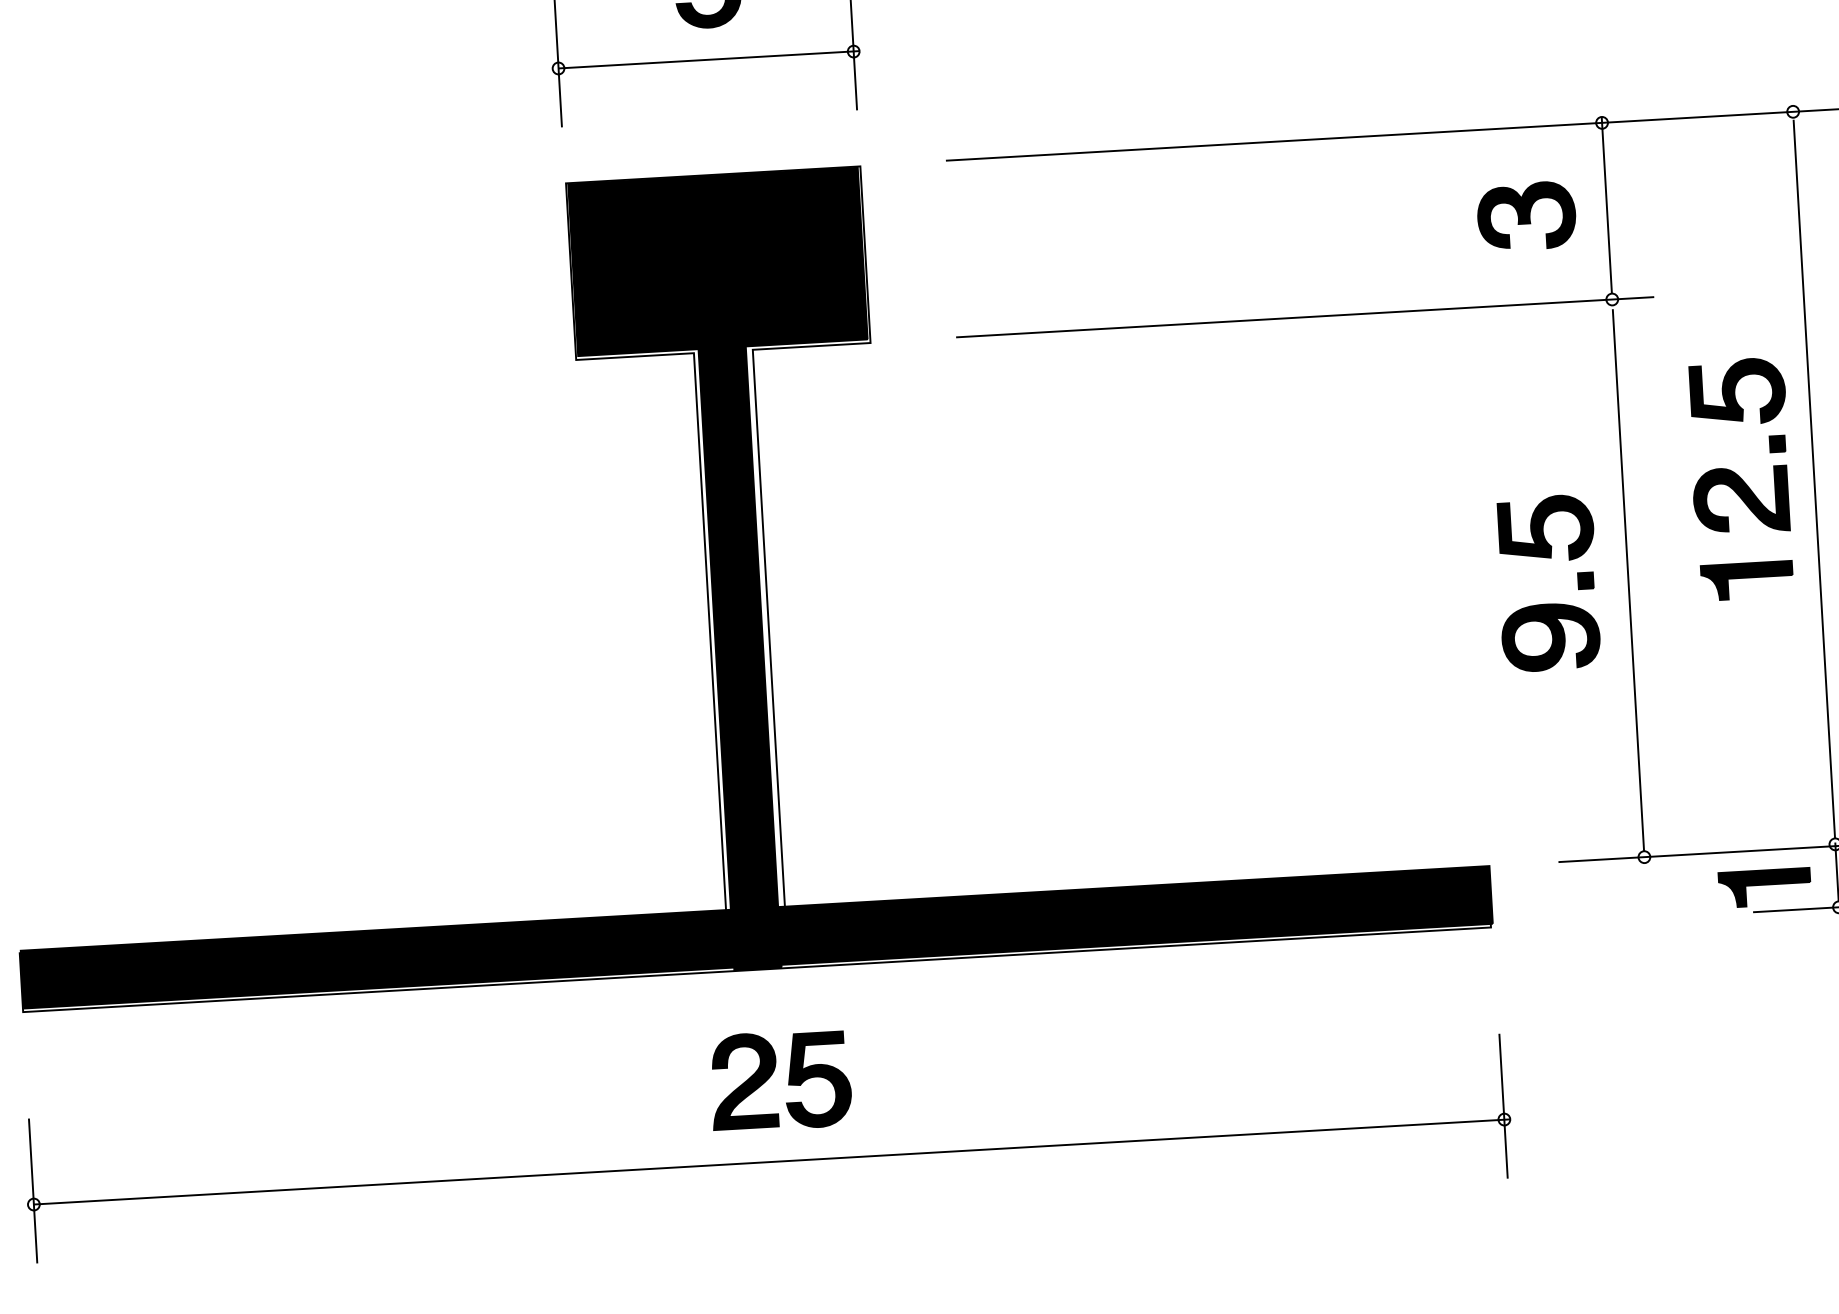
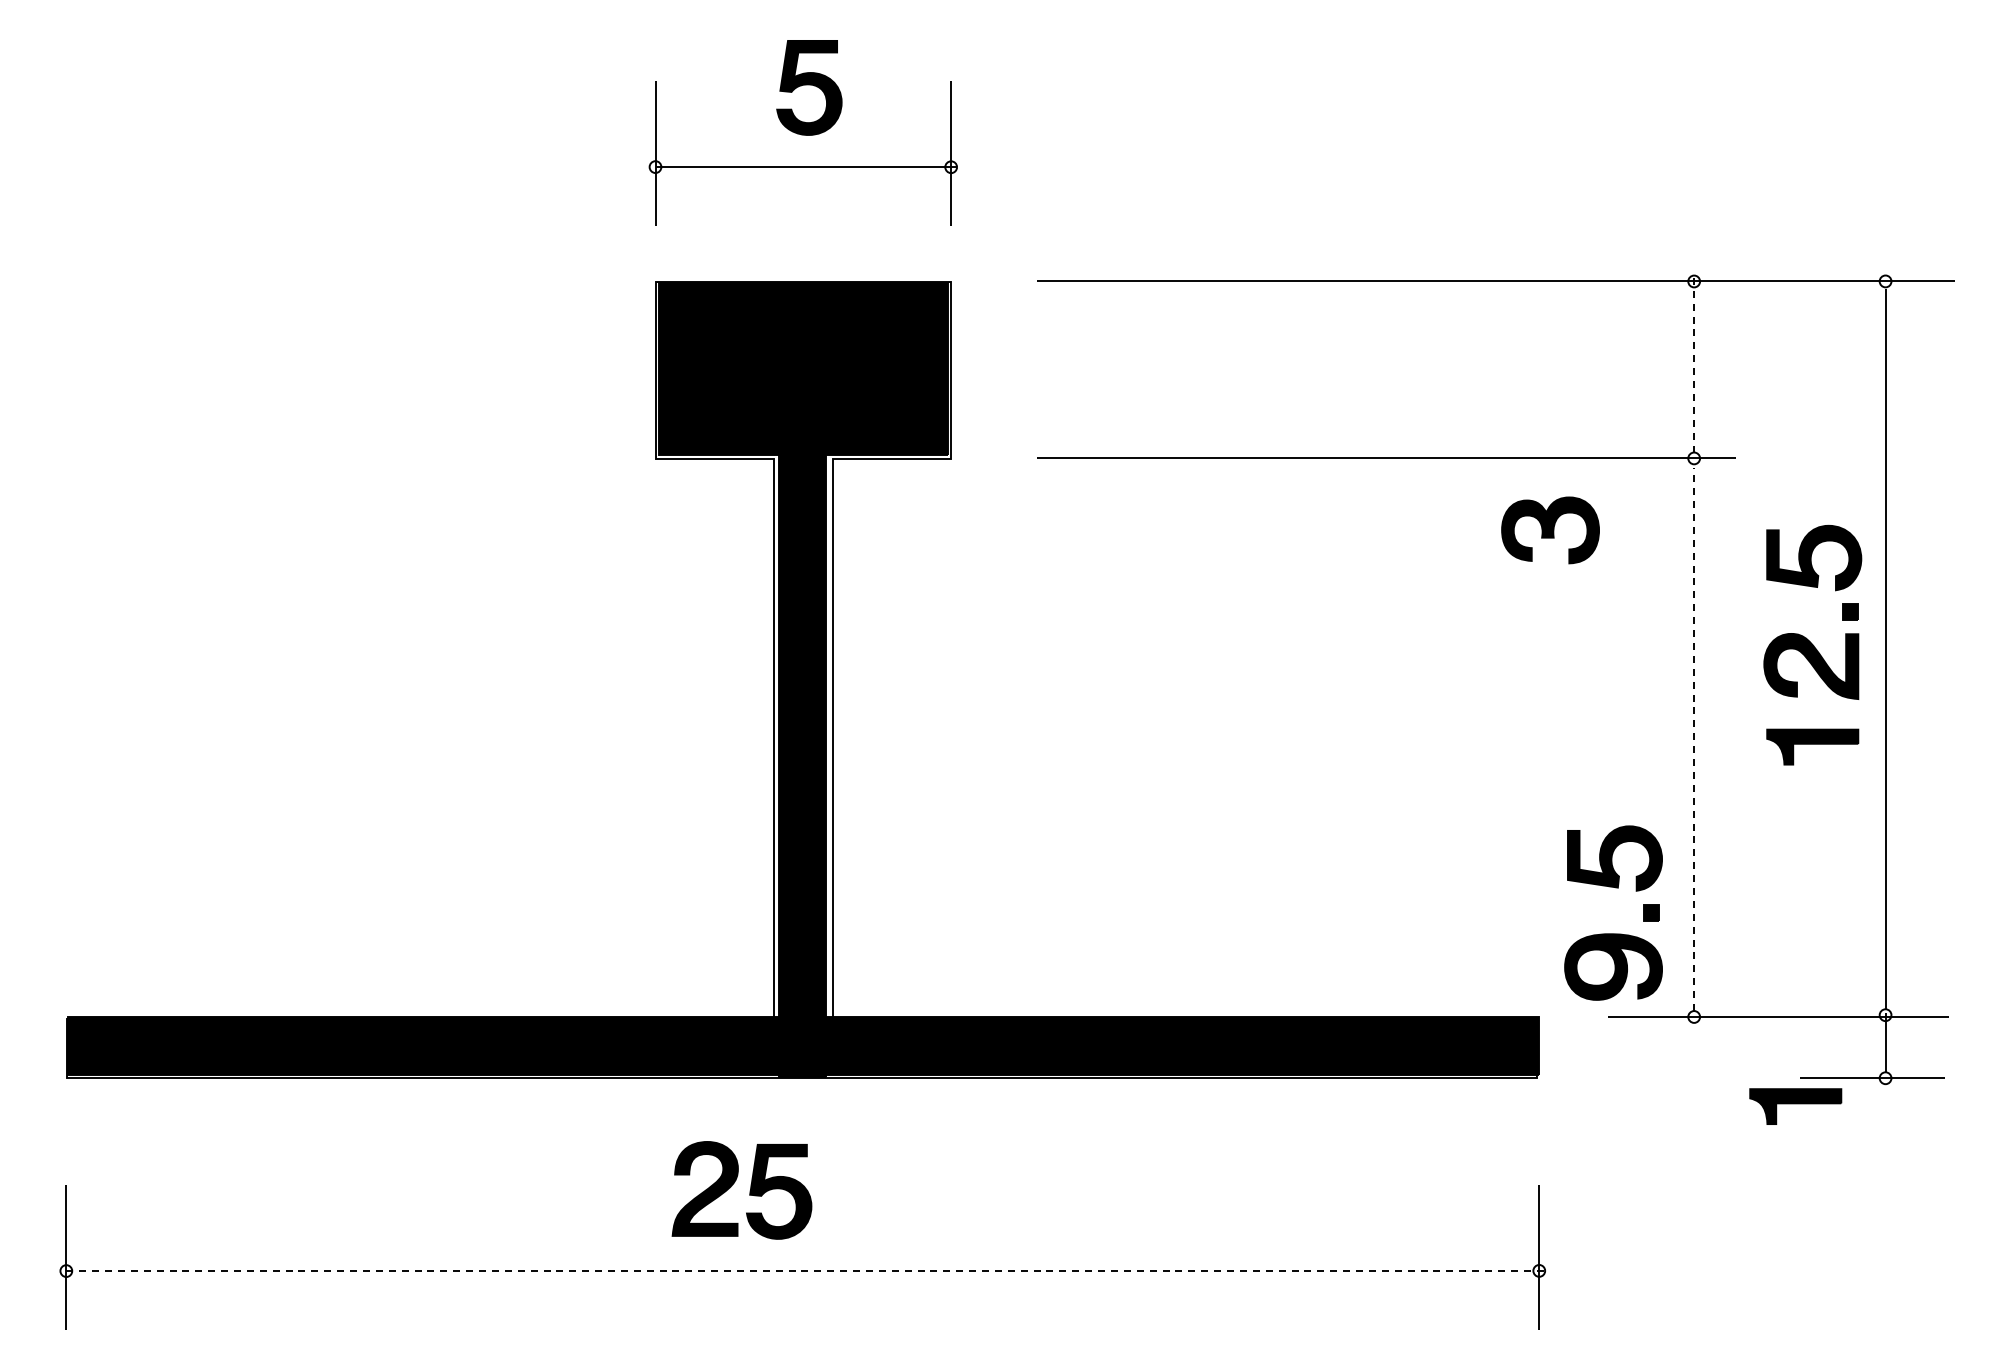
line: (1607, 204) -> (1694, 363), solid -> dashed
part: (1526, 216) -> (1550, 530), moved
line: (1628, 580) -> (1694, 739), solid -> dashed
part: (1548, 603) -> (1613, 933), moved
part: (1764, 887) -> (1795, 1106), moved
part: (788, 1080) -> (749, 1190), moved
line: (772, 1162) -> (806, 1271), solid -> dashed

